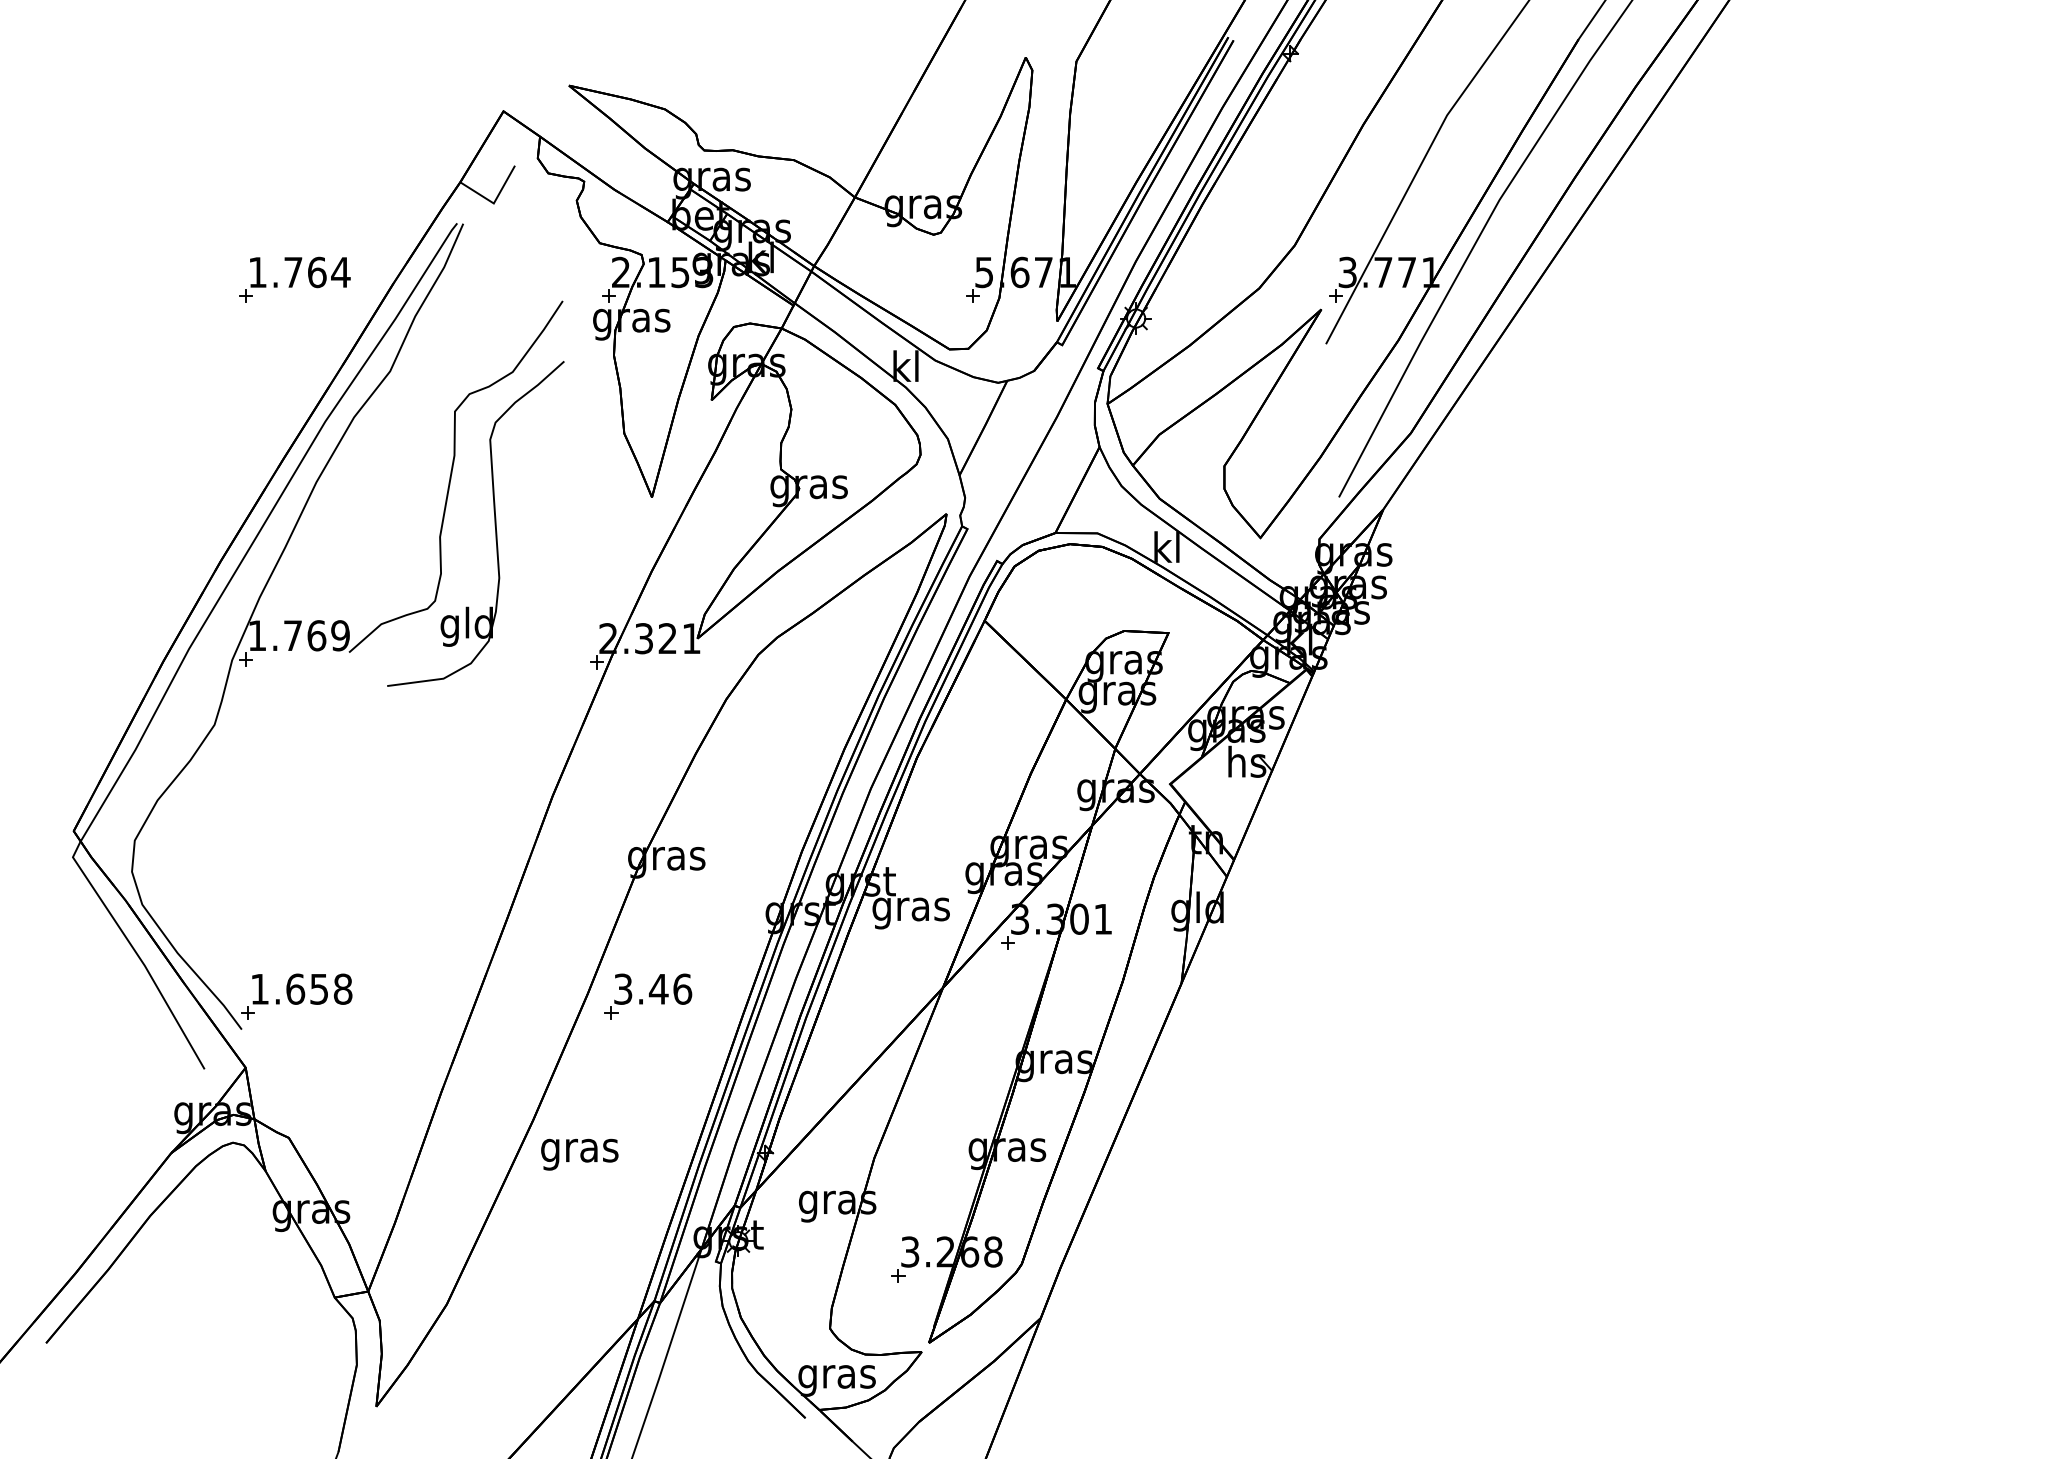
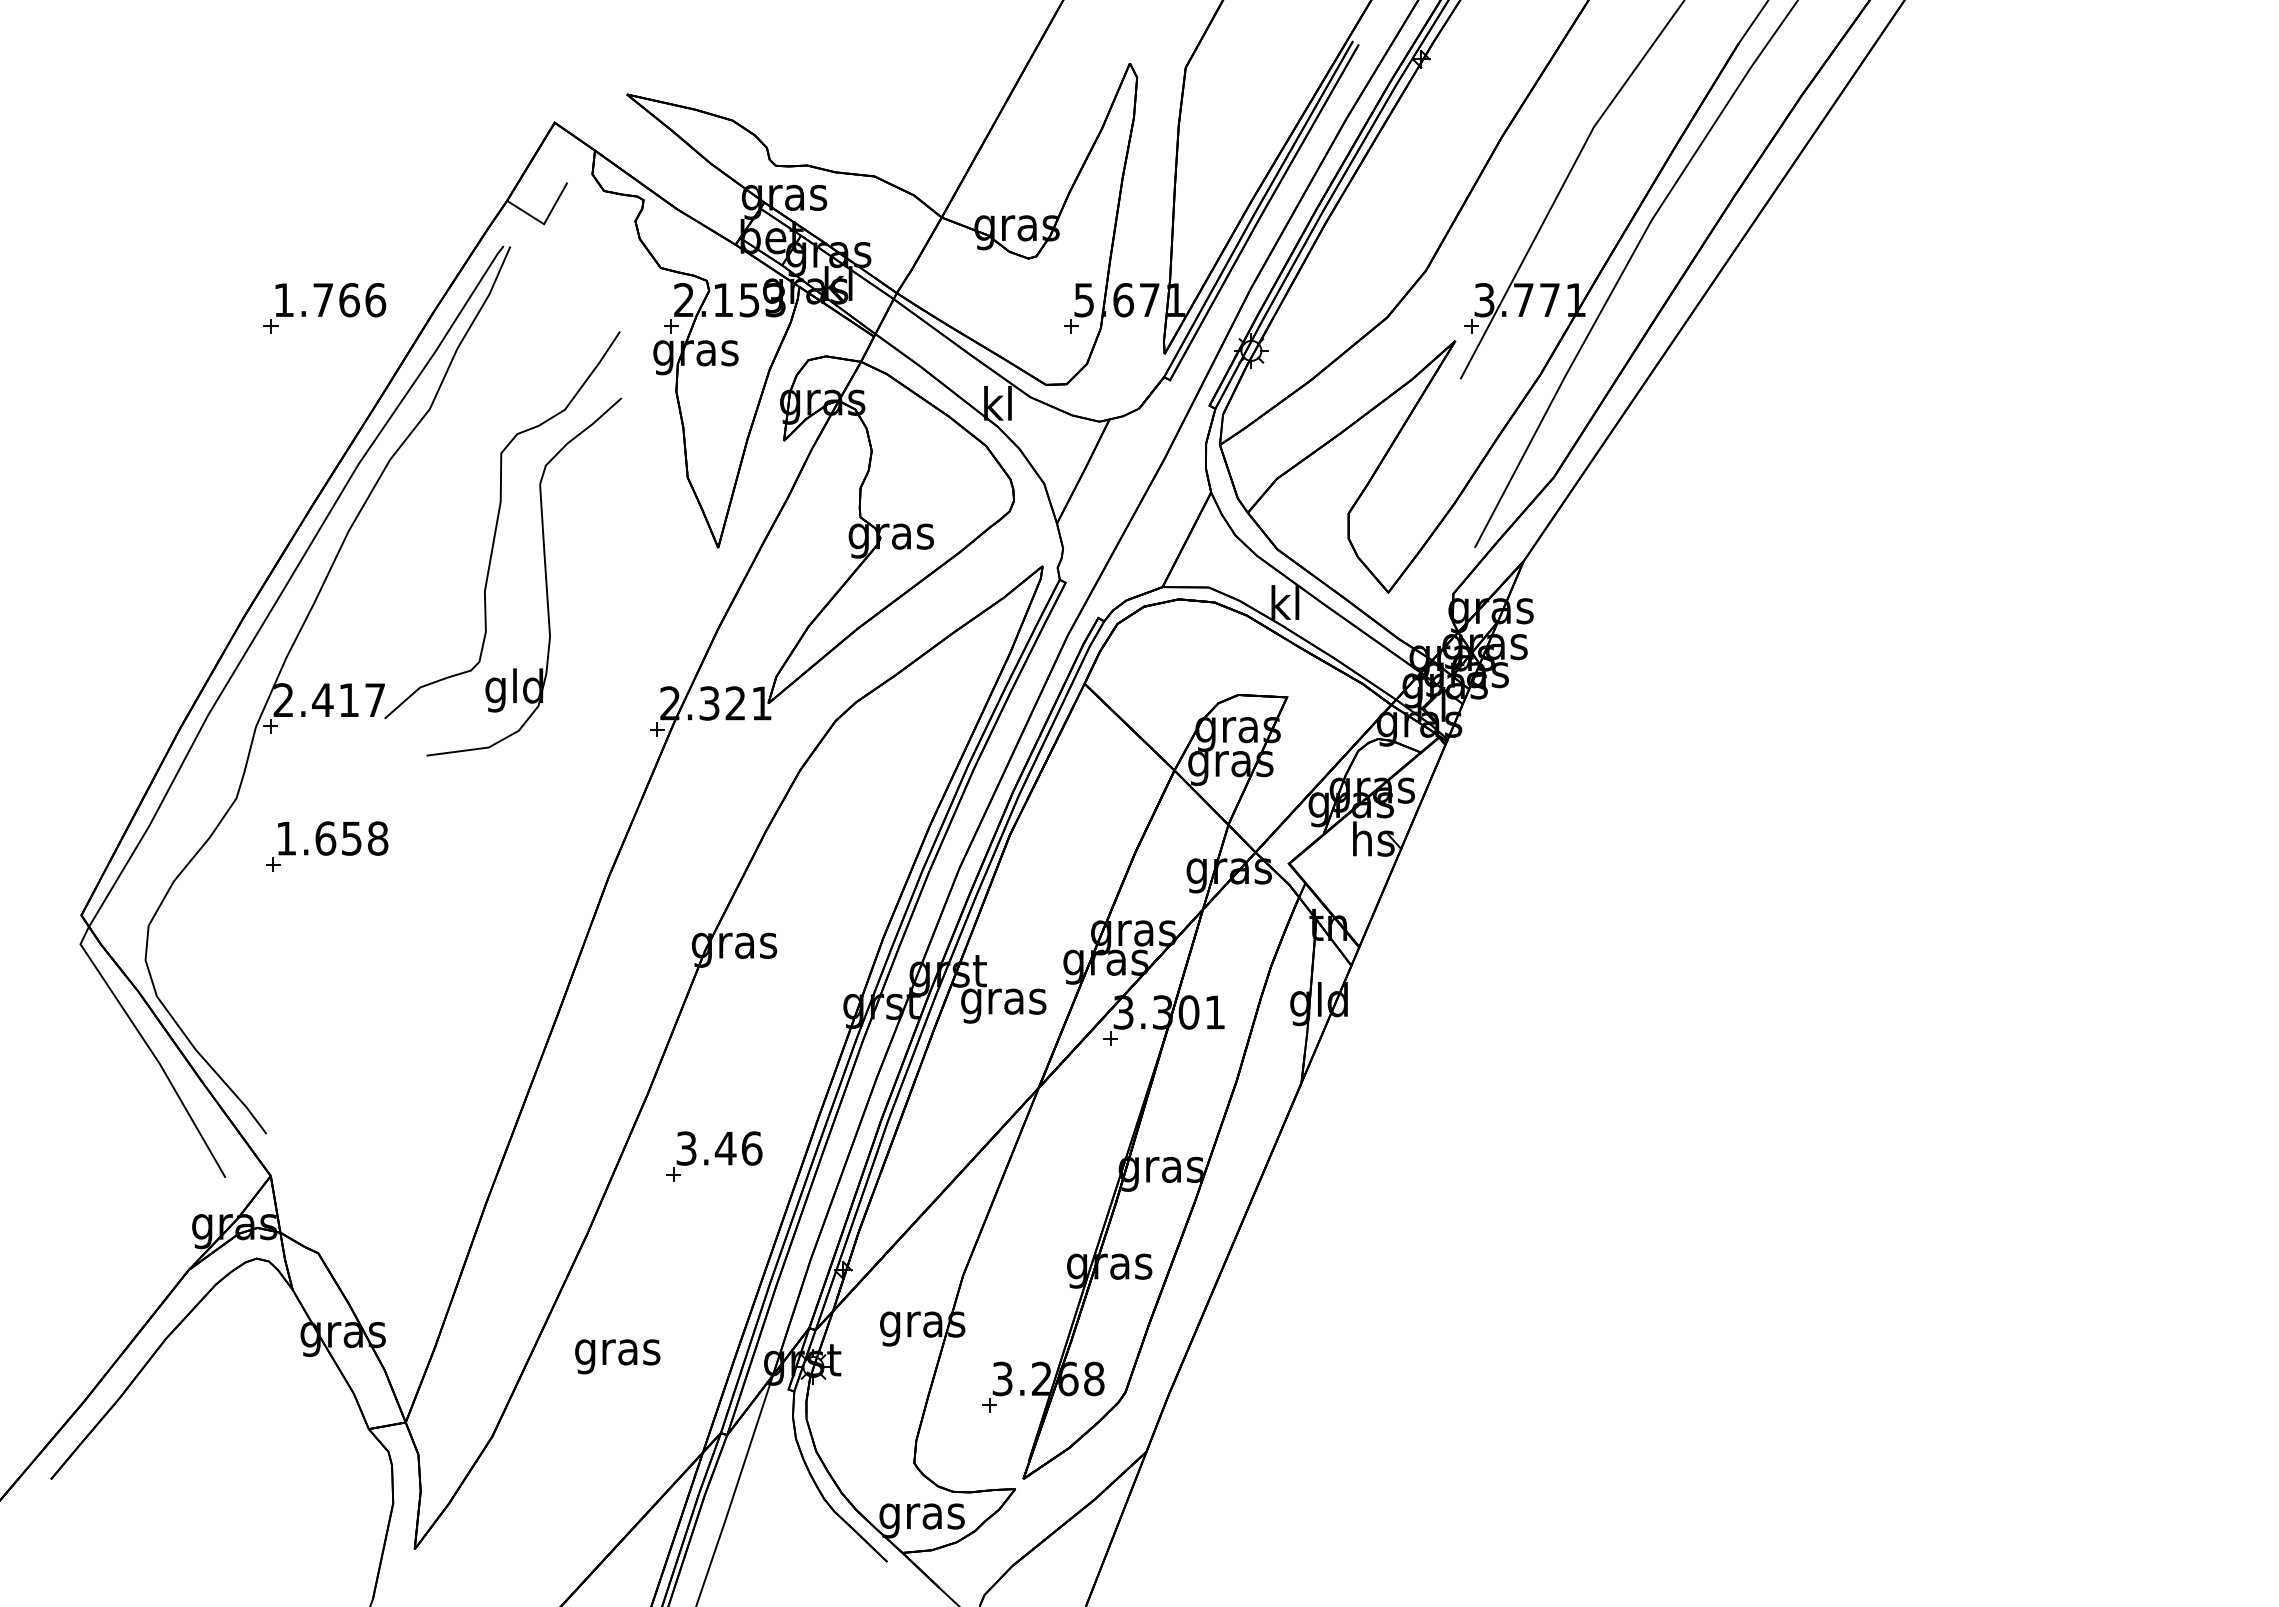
text: (340, 272) -> (375, 300), 1.764 -> 1.766
text: (299, 635) -> (329, 700), 1.769 -> 2.417
part: (297, 996) -> (327, 846), moved
part: (648, 996) -> (714, 1156), moved
text: (579, 1154) -> (617, 1356), moved

